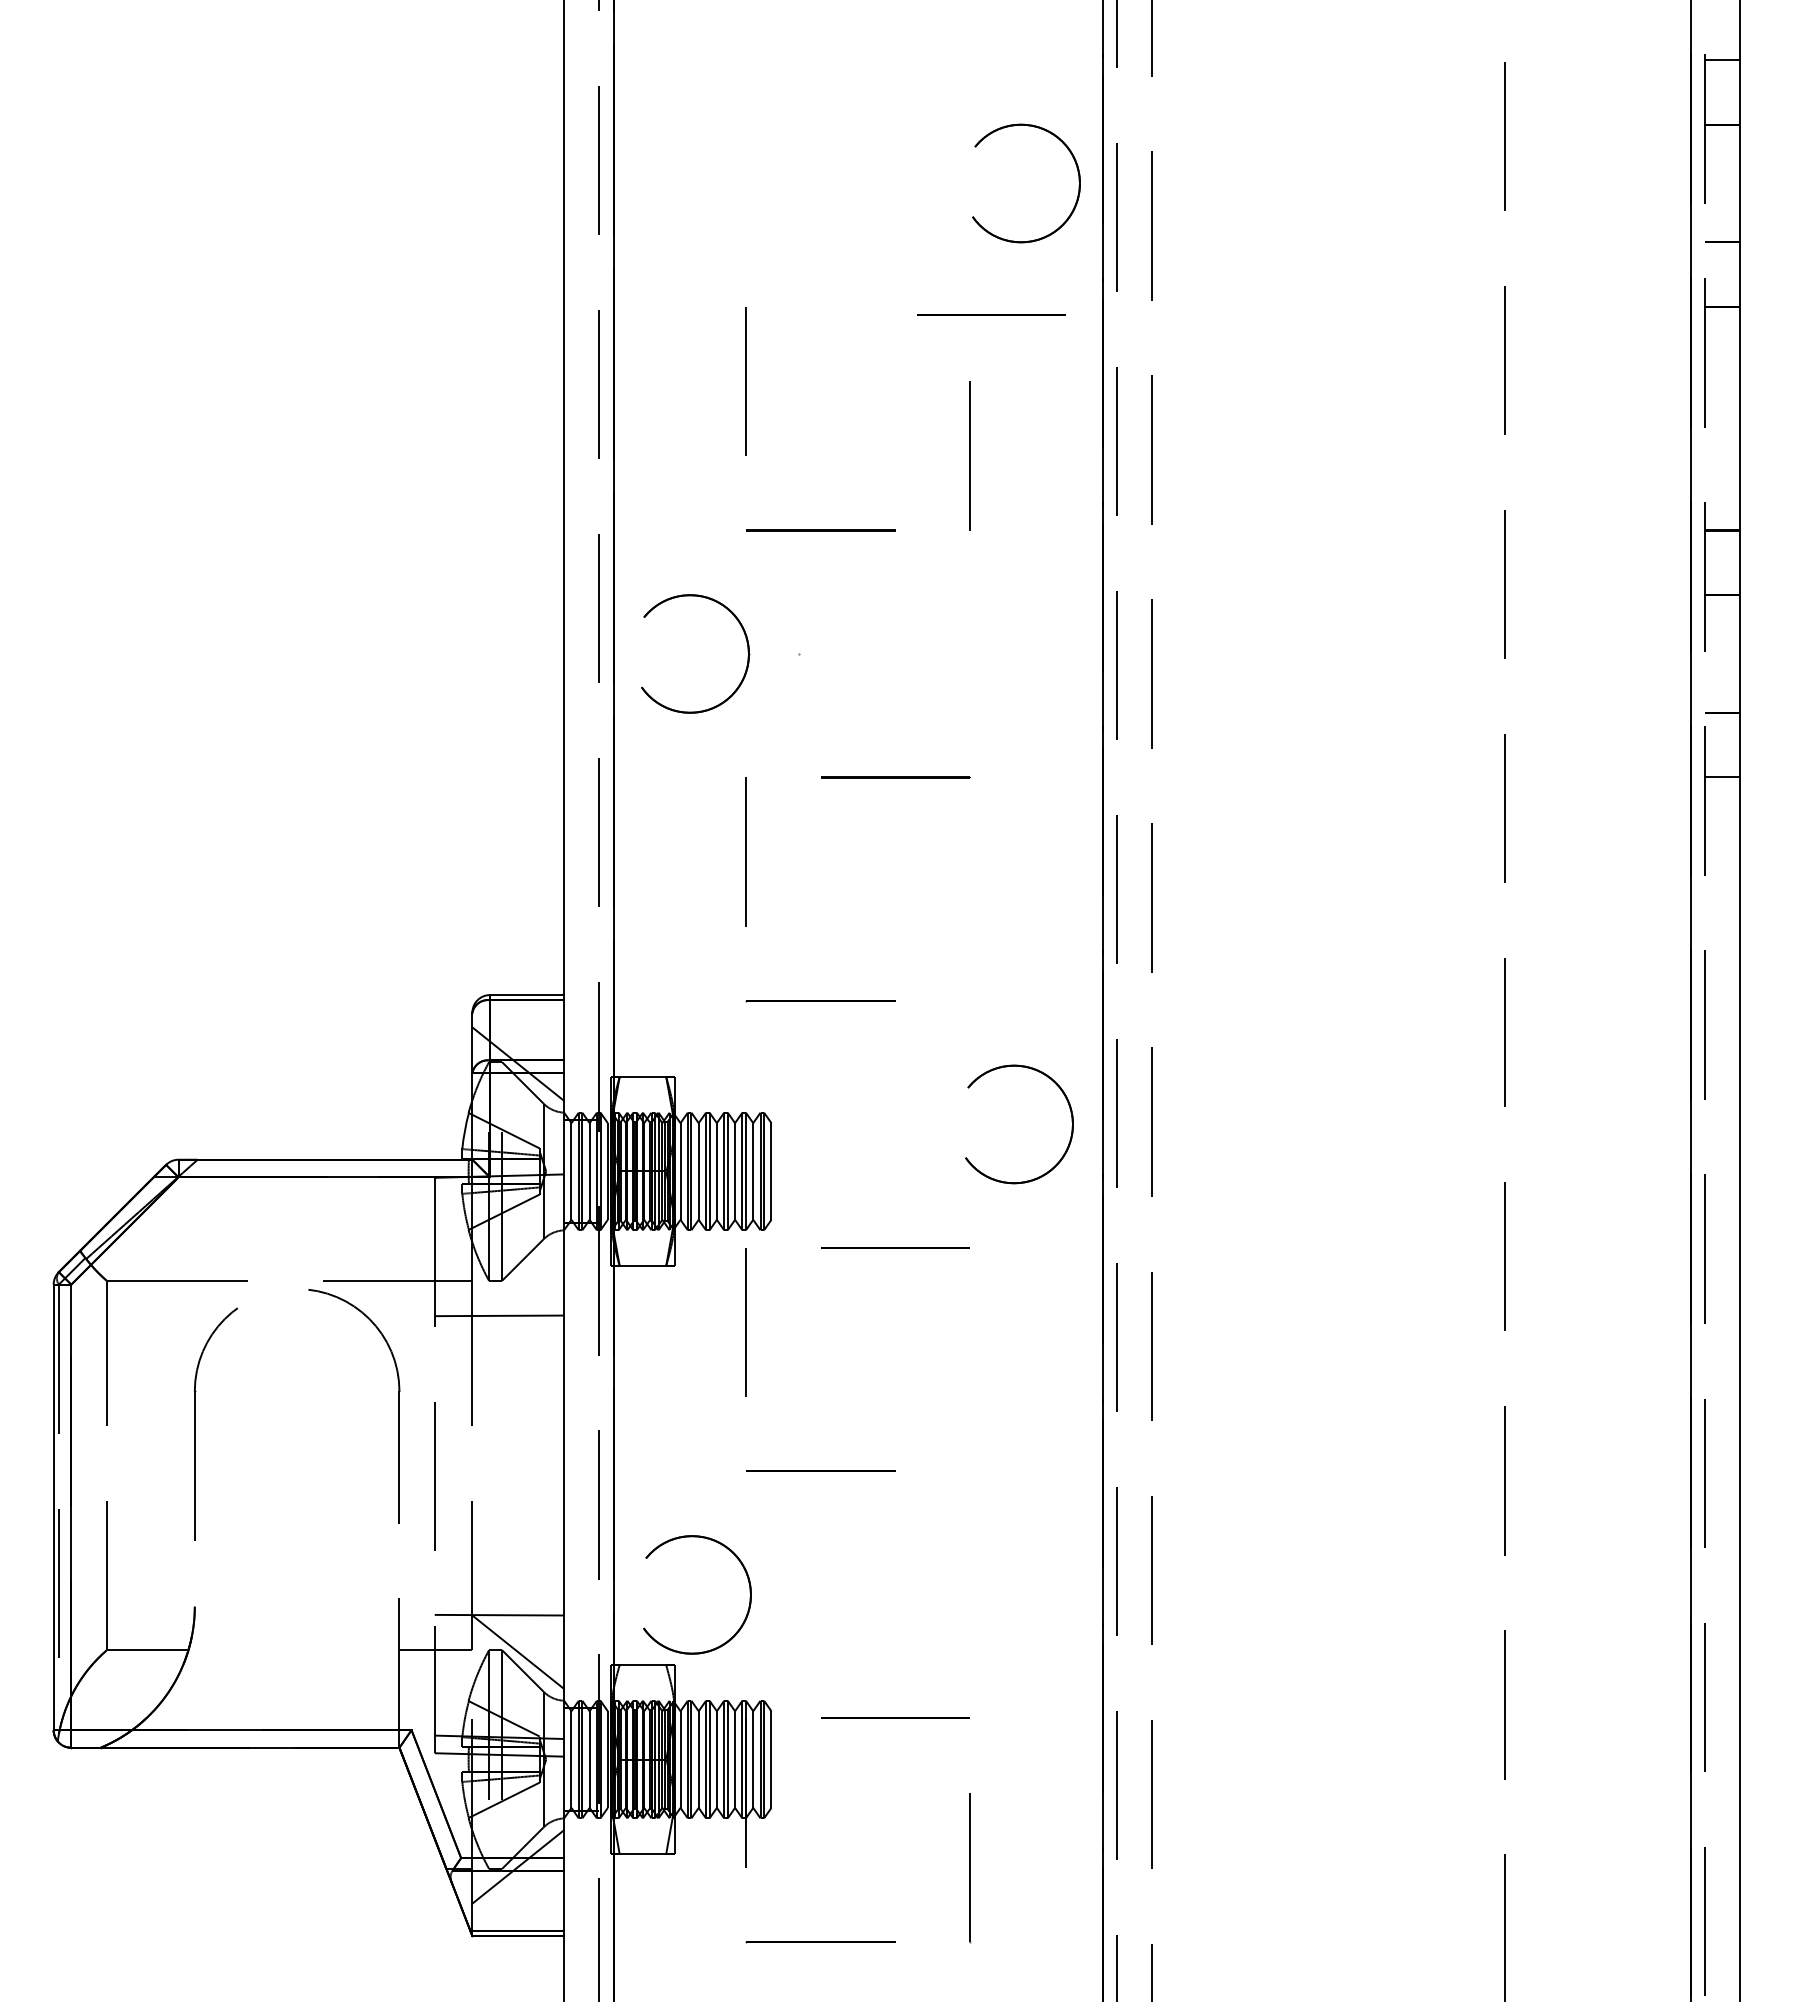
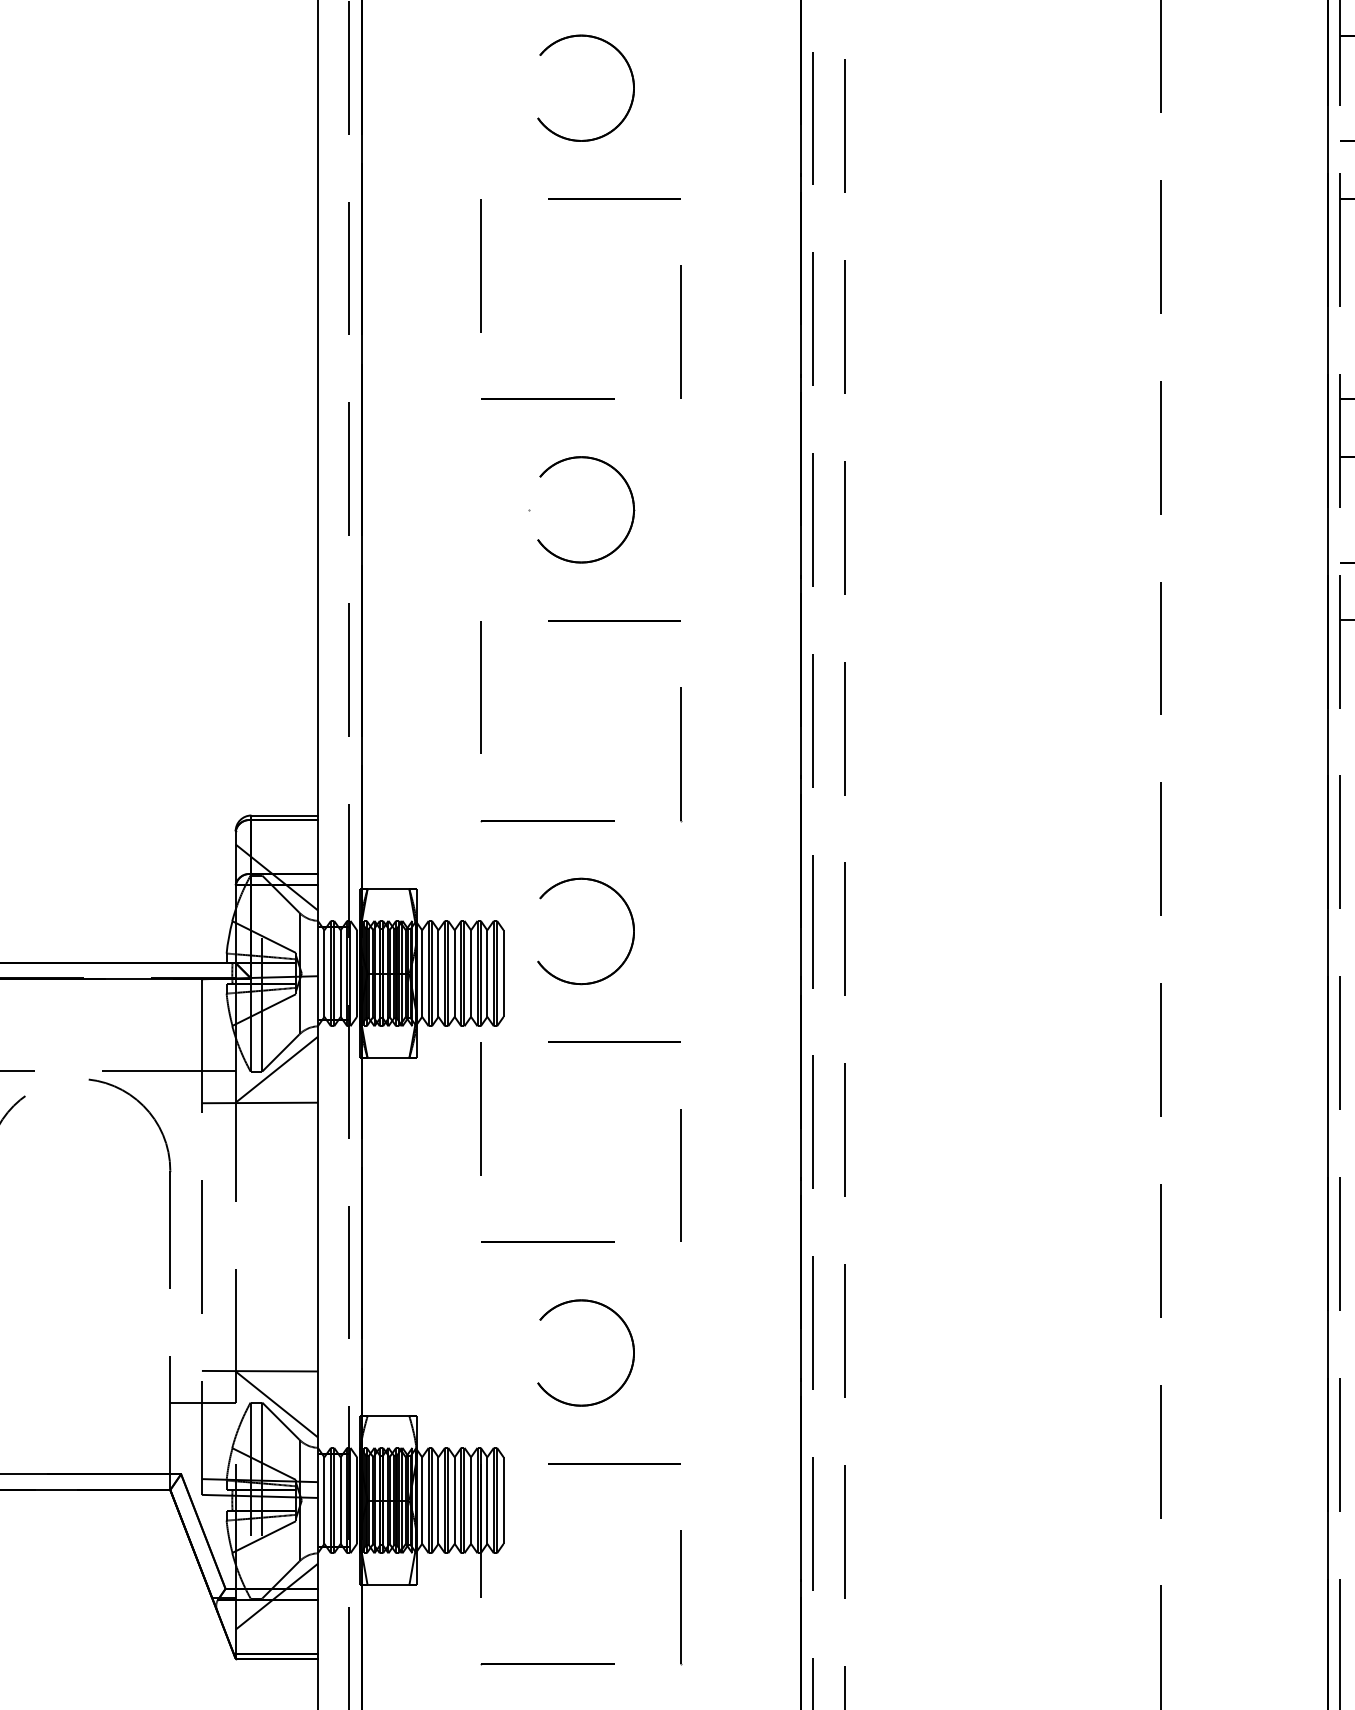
part: (1078, 181) -> (632, 86), moved
line: (991, 314) -> (614, 198), moved
part: (747, 651) -> (632, 507), moved
line: (970, 927) -> (682, 754), added
part: (1071, 1122) -> (632, 929), moved
line: (518, 1278) -> (276, 1069), added
line: (969, 1396) -> (681, 1175), added
part: (749, 1592) -> (632, 1350), moved

